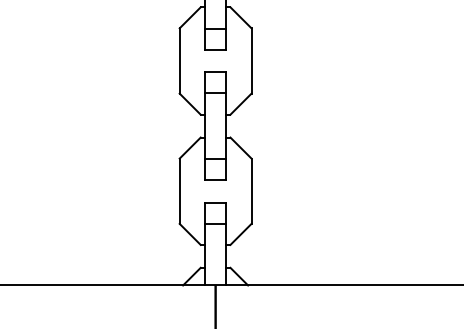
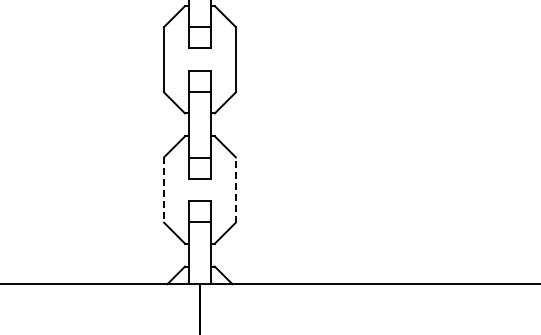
line: (180, 191) -> (164, 190), solid -> dashed
line: (251, 191) -> (235, 190), solid -> dashed

